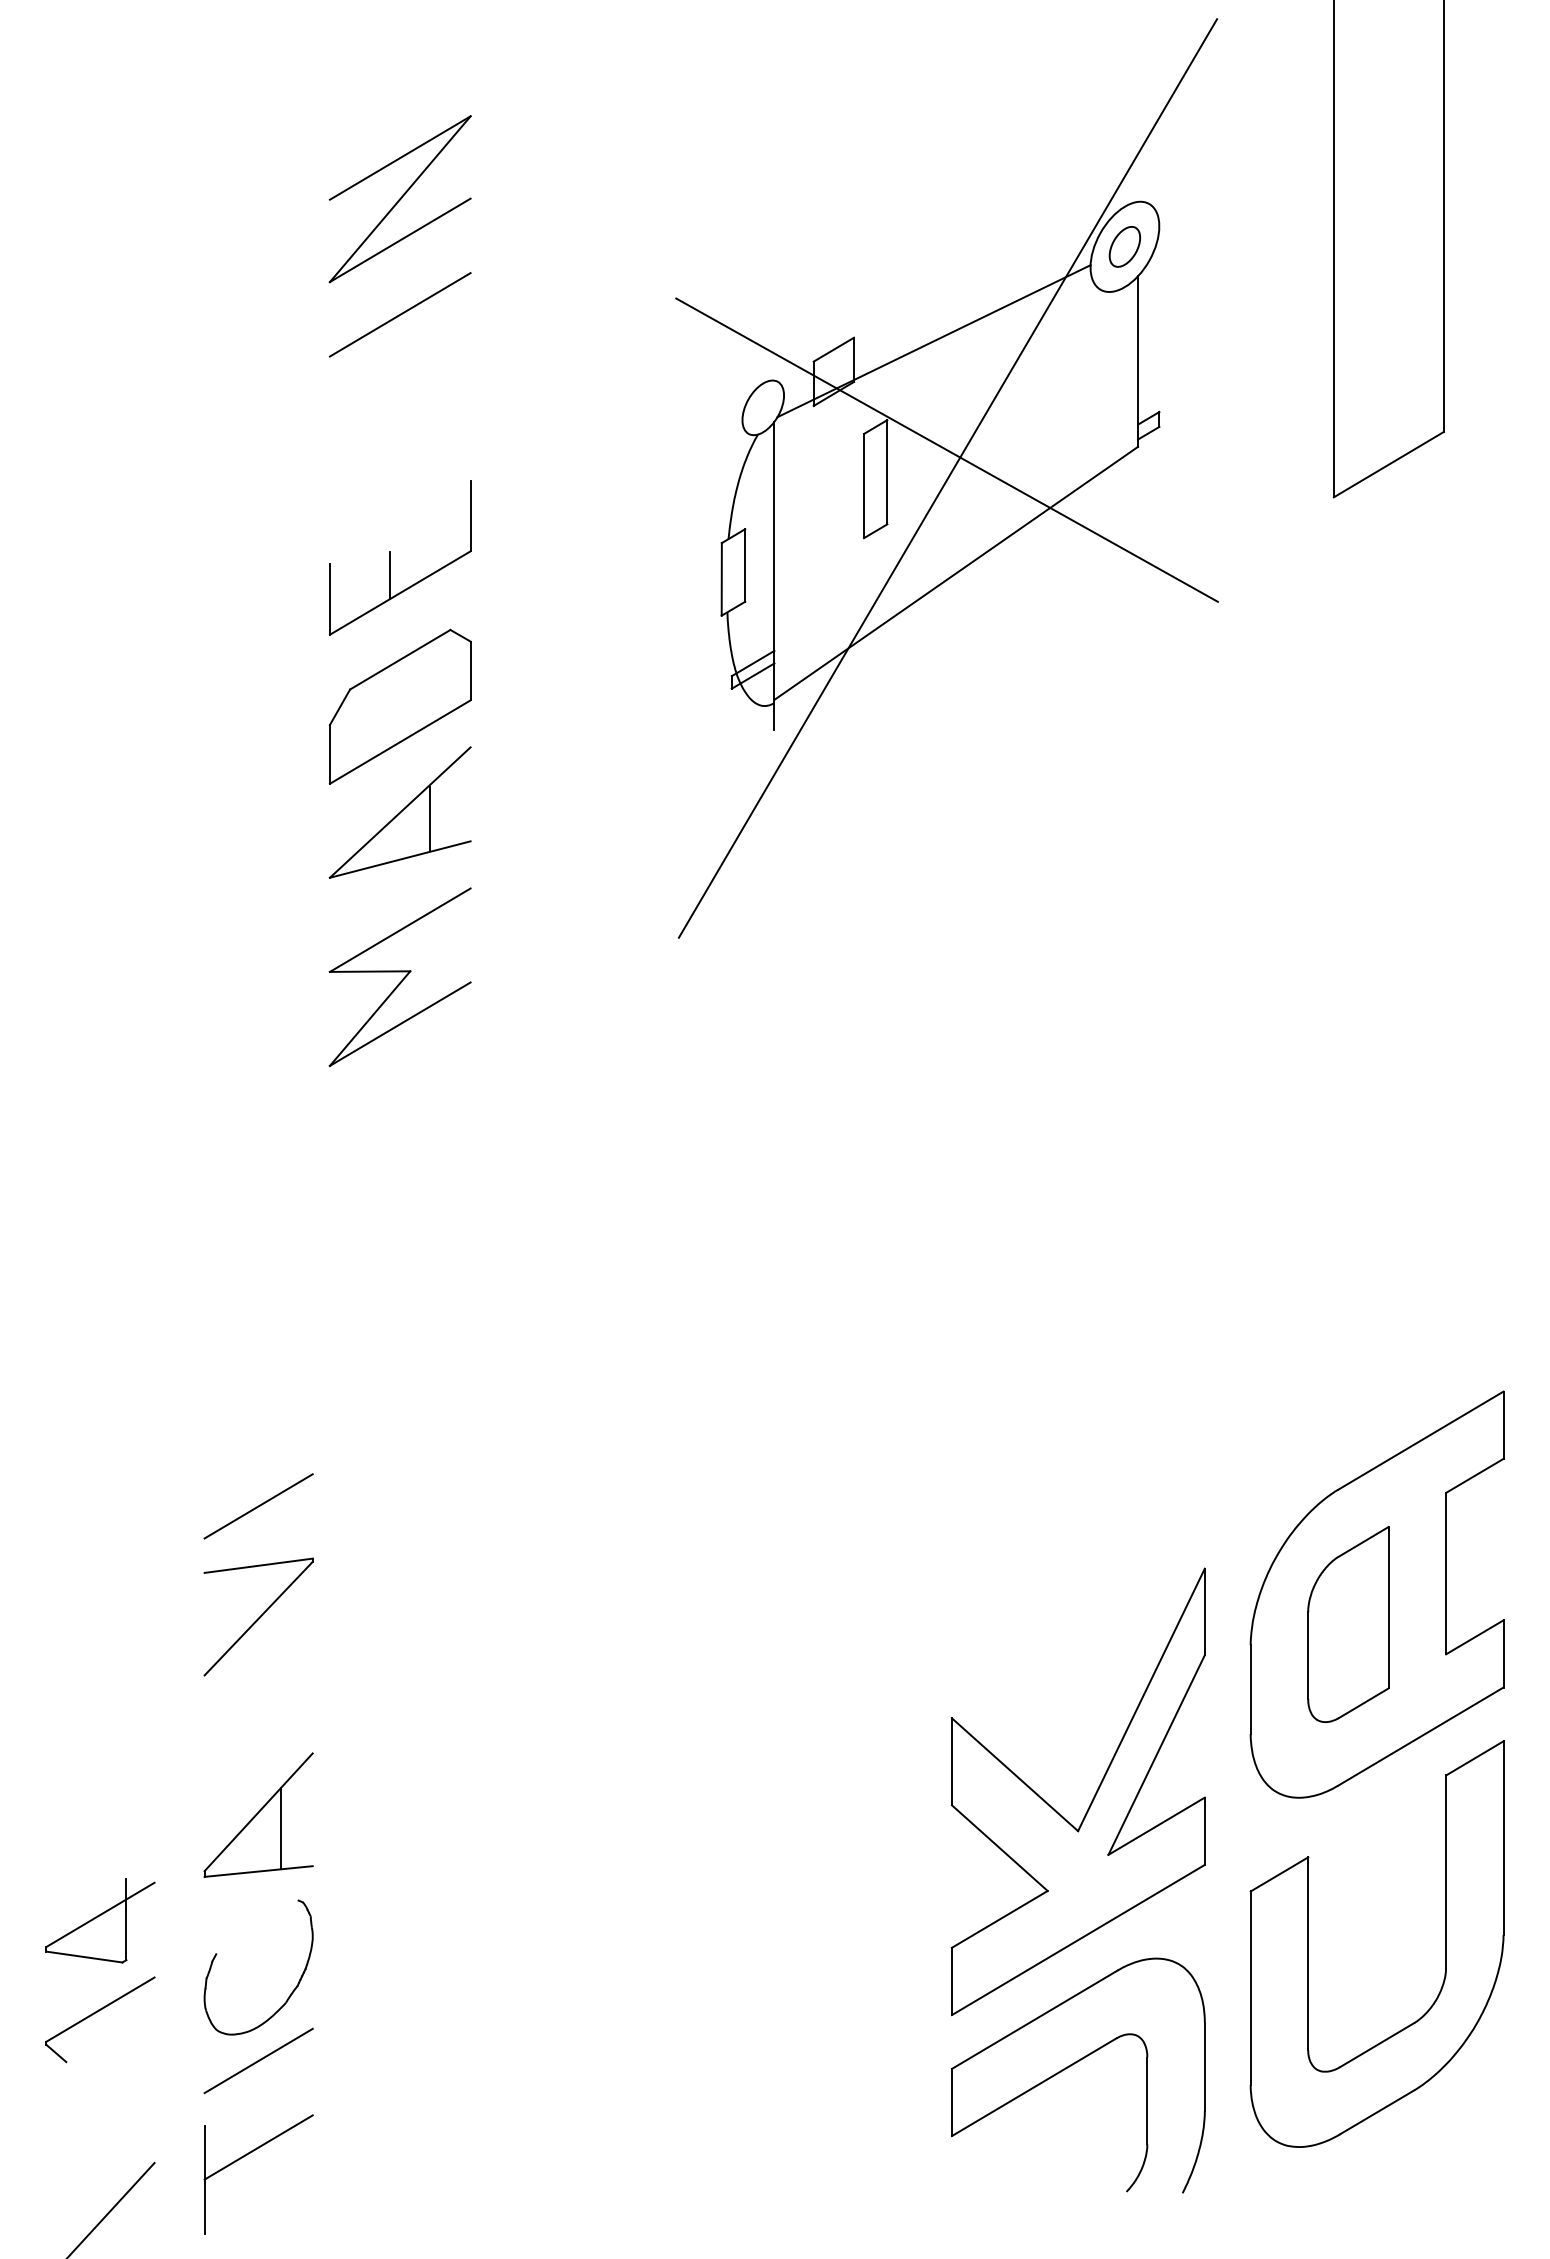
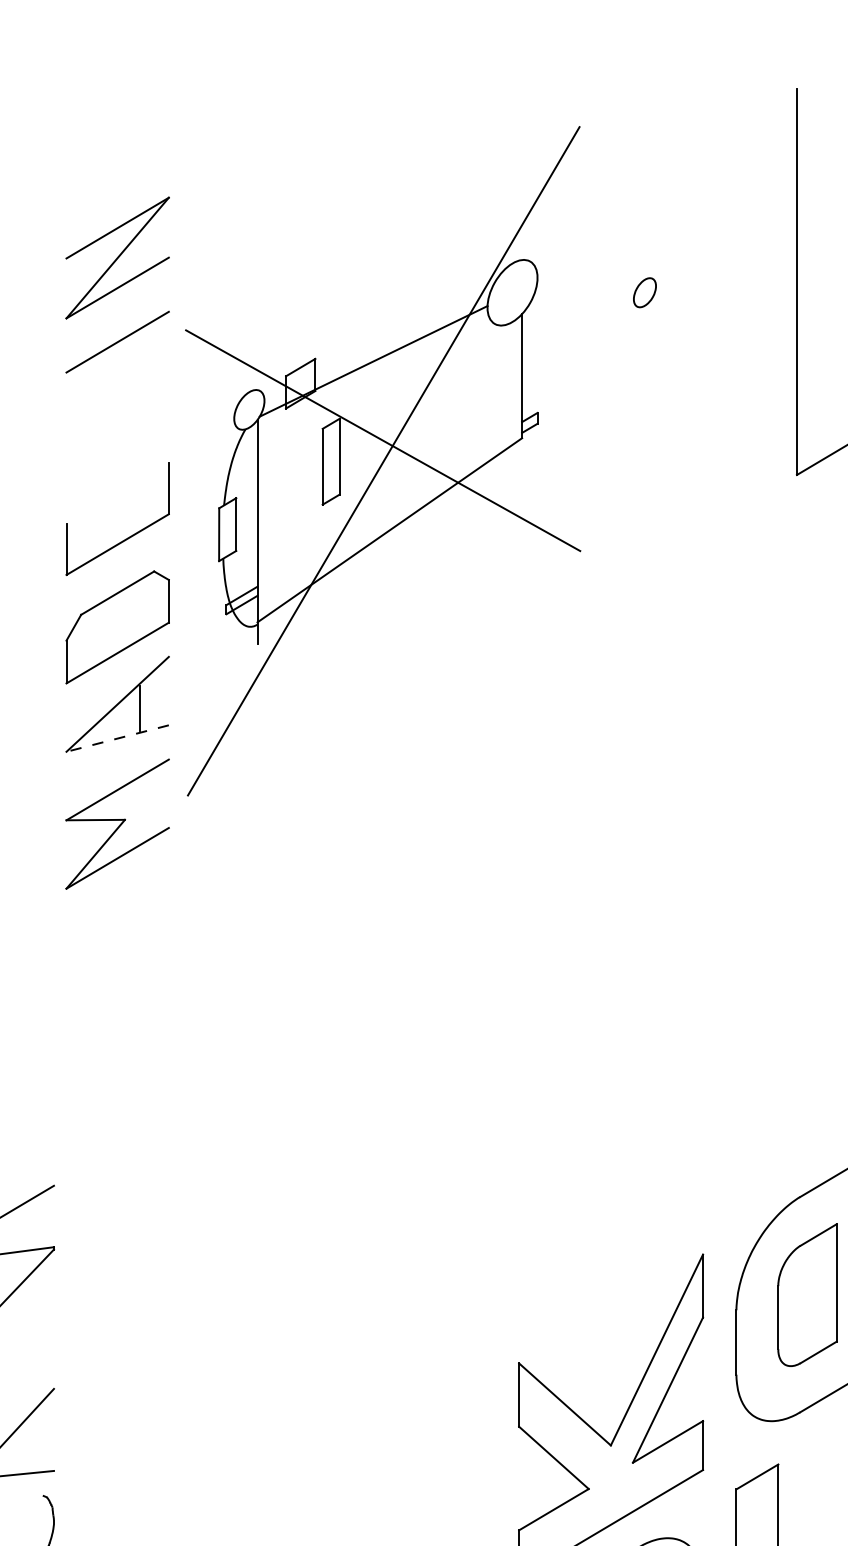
part: (946, 478) -> (382, 461), moved
line: (390, 575) -> (110, 531), removed
line: (400, 859) -> (117, 738), solid -> dashed
line: (281, 1828) -> (31, 1443), removed

